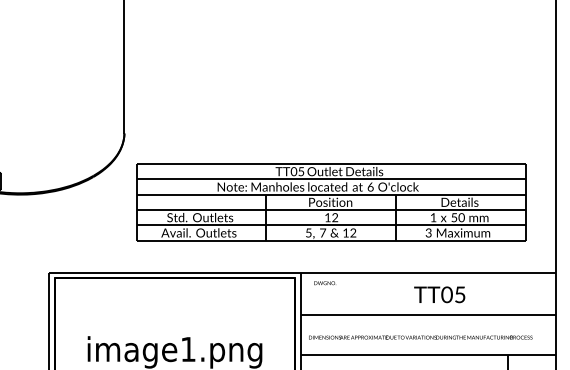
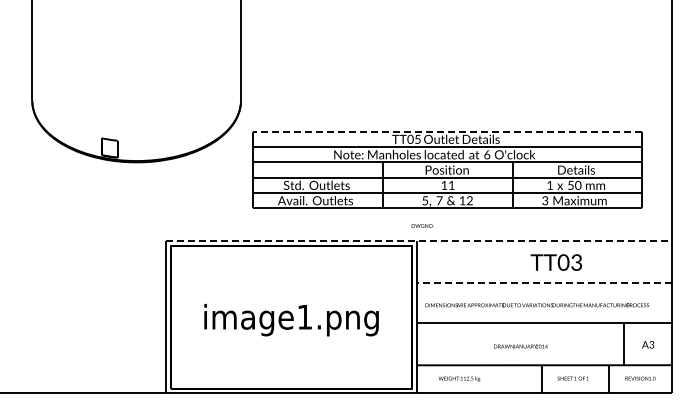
line: (330, 163) -> (447, 131), solid -> dashed
text: (334, 216) -> (451, 184), 12 -> 11
line: (302, 272) -> (419, 240), solid -> dashed
text: (324, 282) -> (422, 225), moved
text: (459, 294) -> (576, 262), TT05 -> TT03
line: (427, 315) -> (544, 283), solid -> dashed

